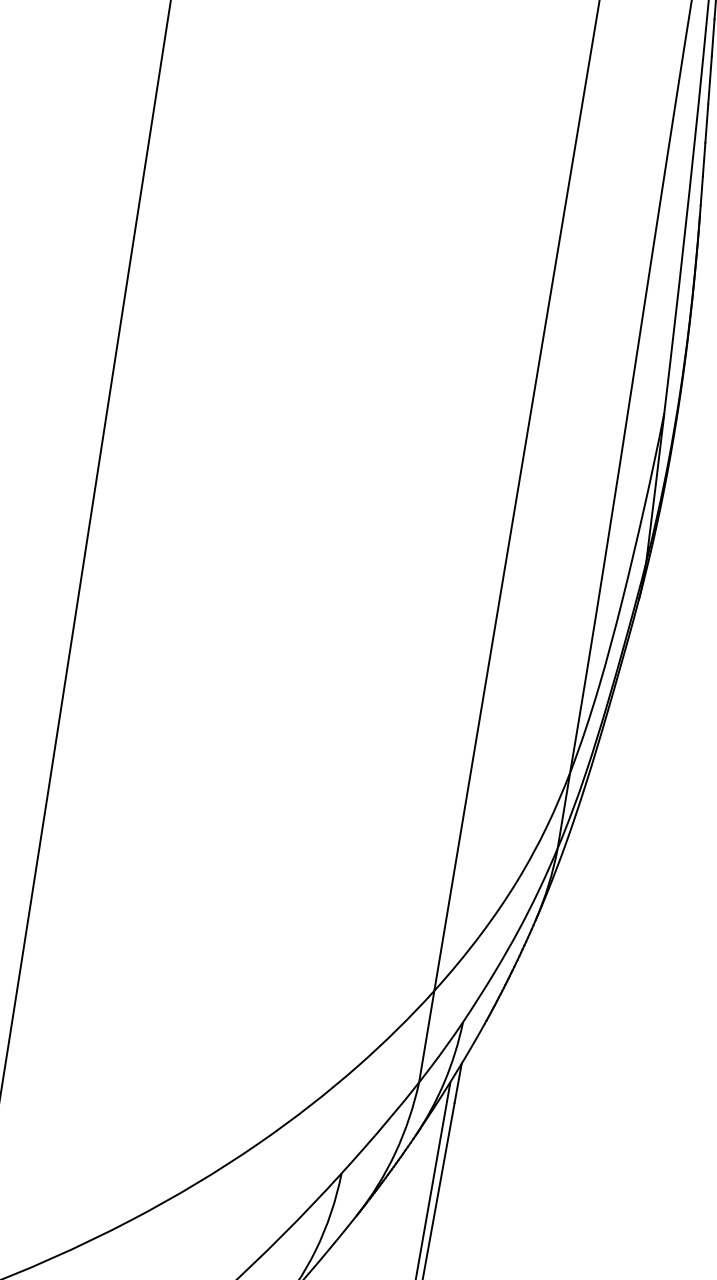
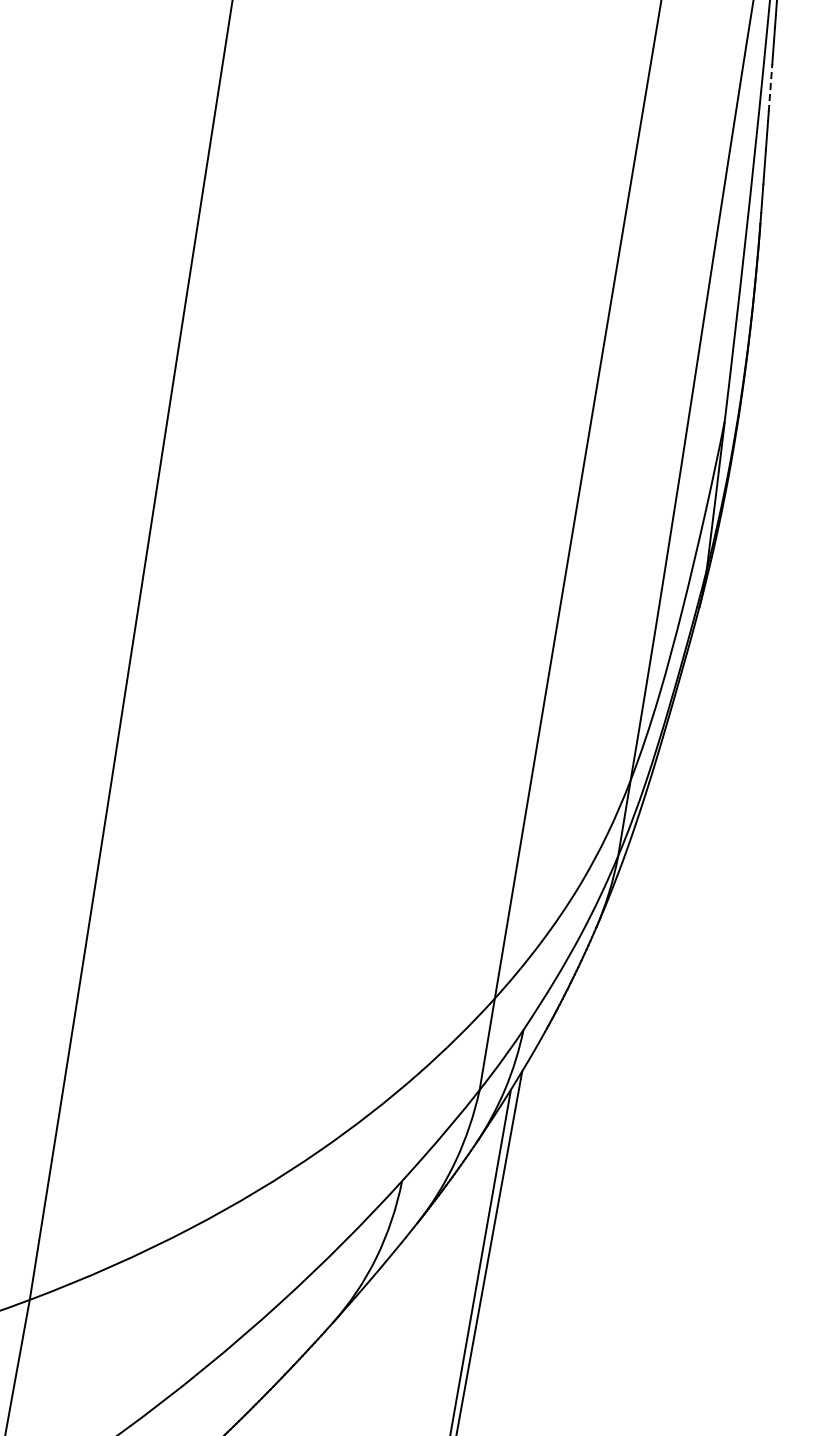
line: (710, 79) -> (770, 87), solid -> dashed

